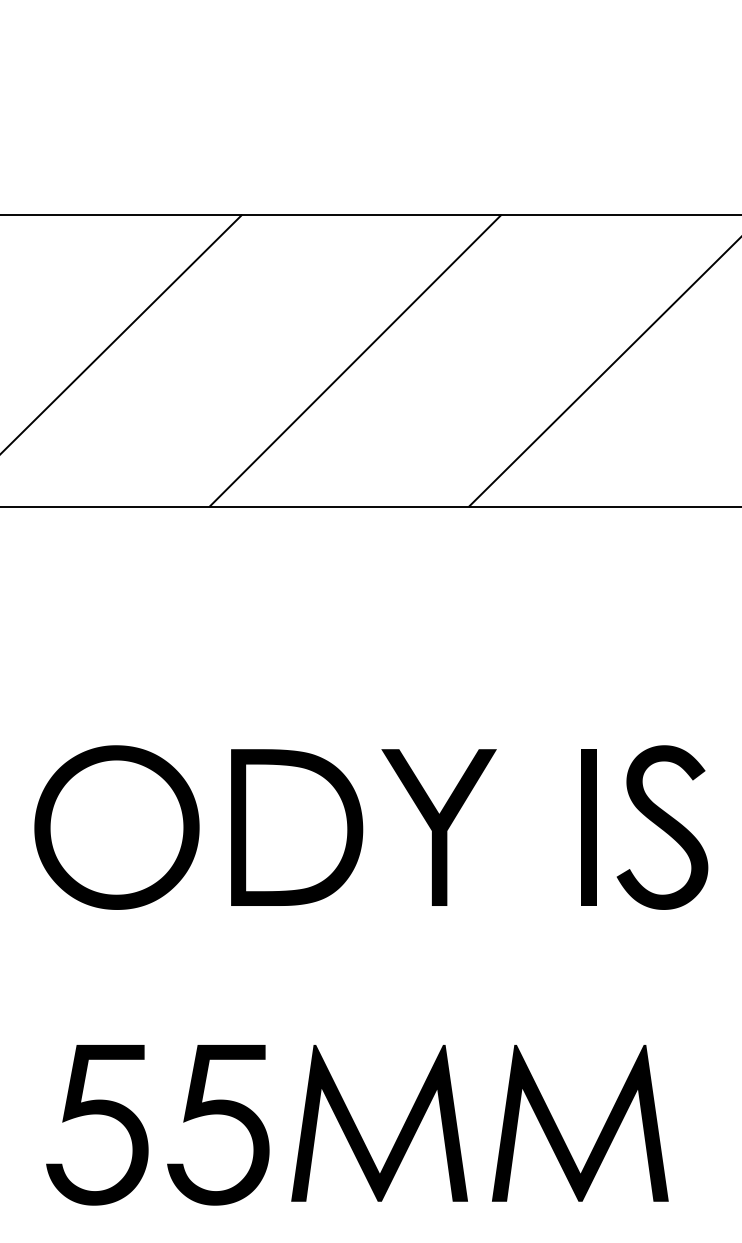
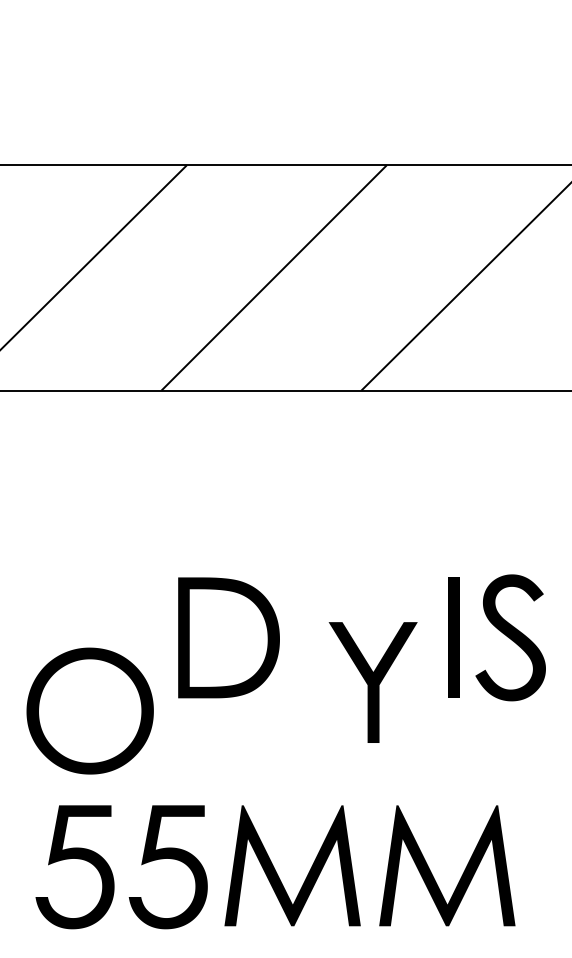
part: (116, 827) -> (89, 711), moved
part: (438, 827) -> (372, 682), moved

